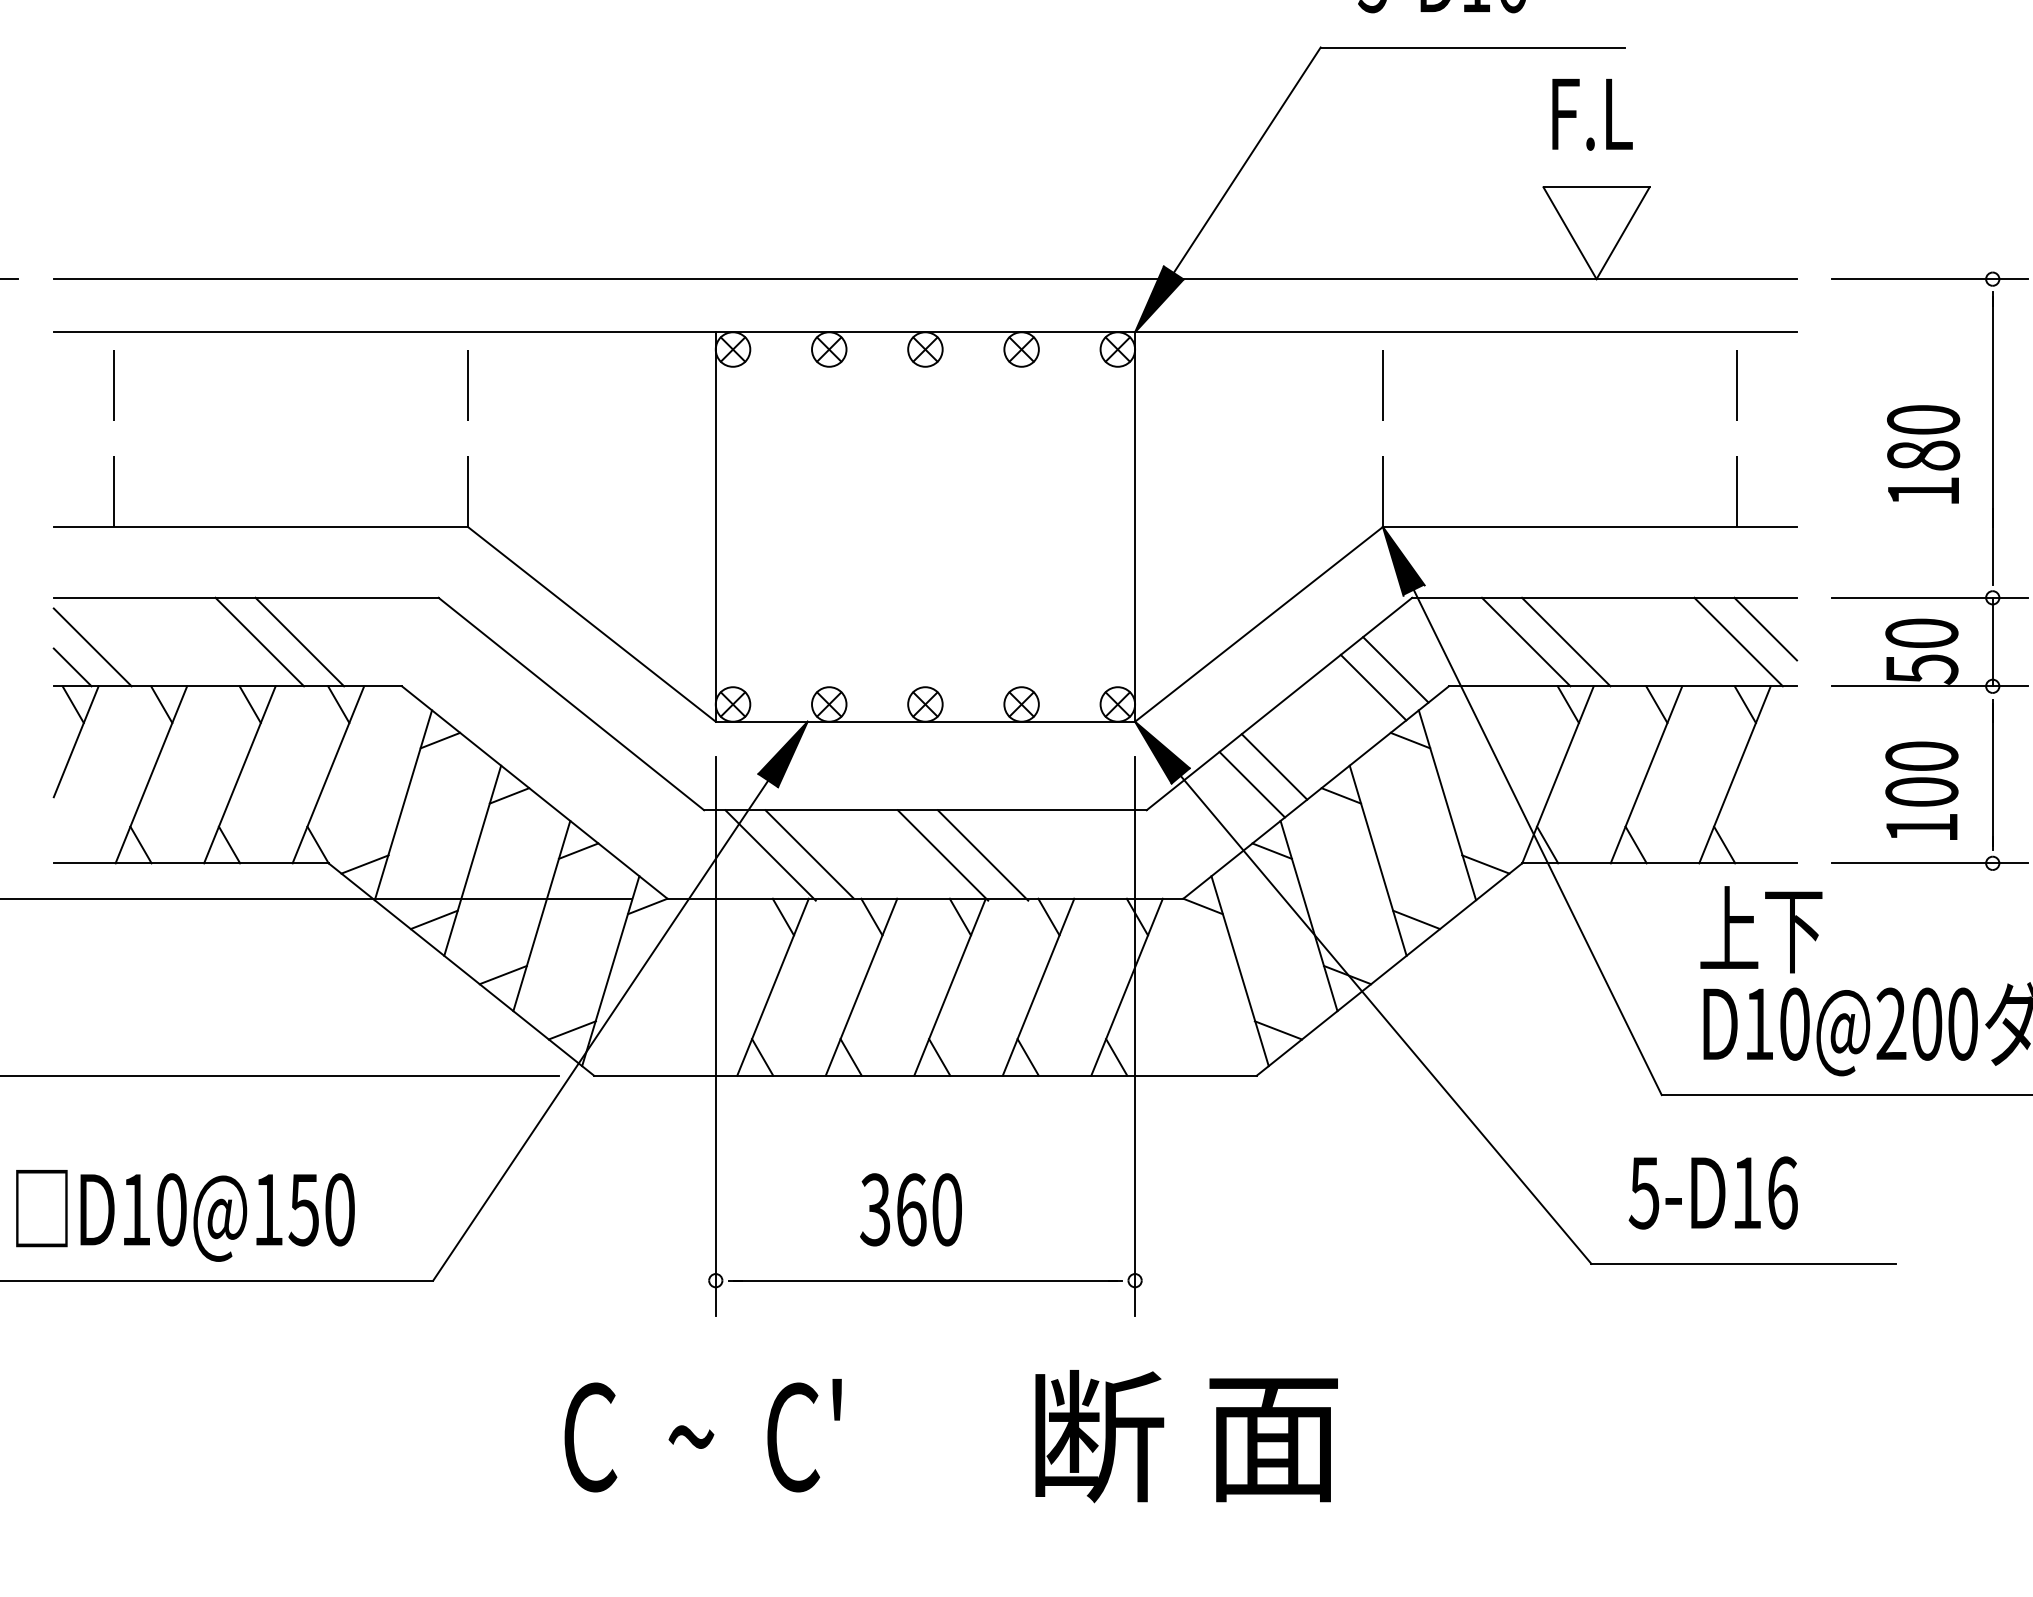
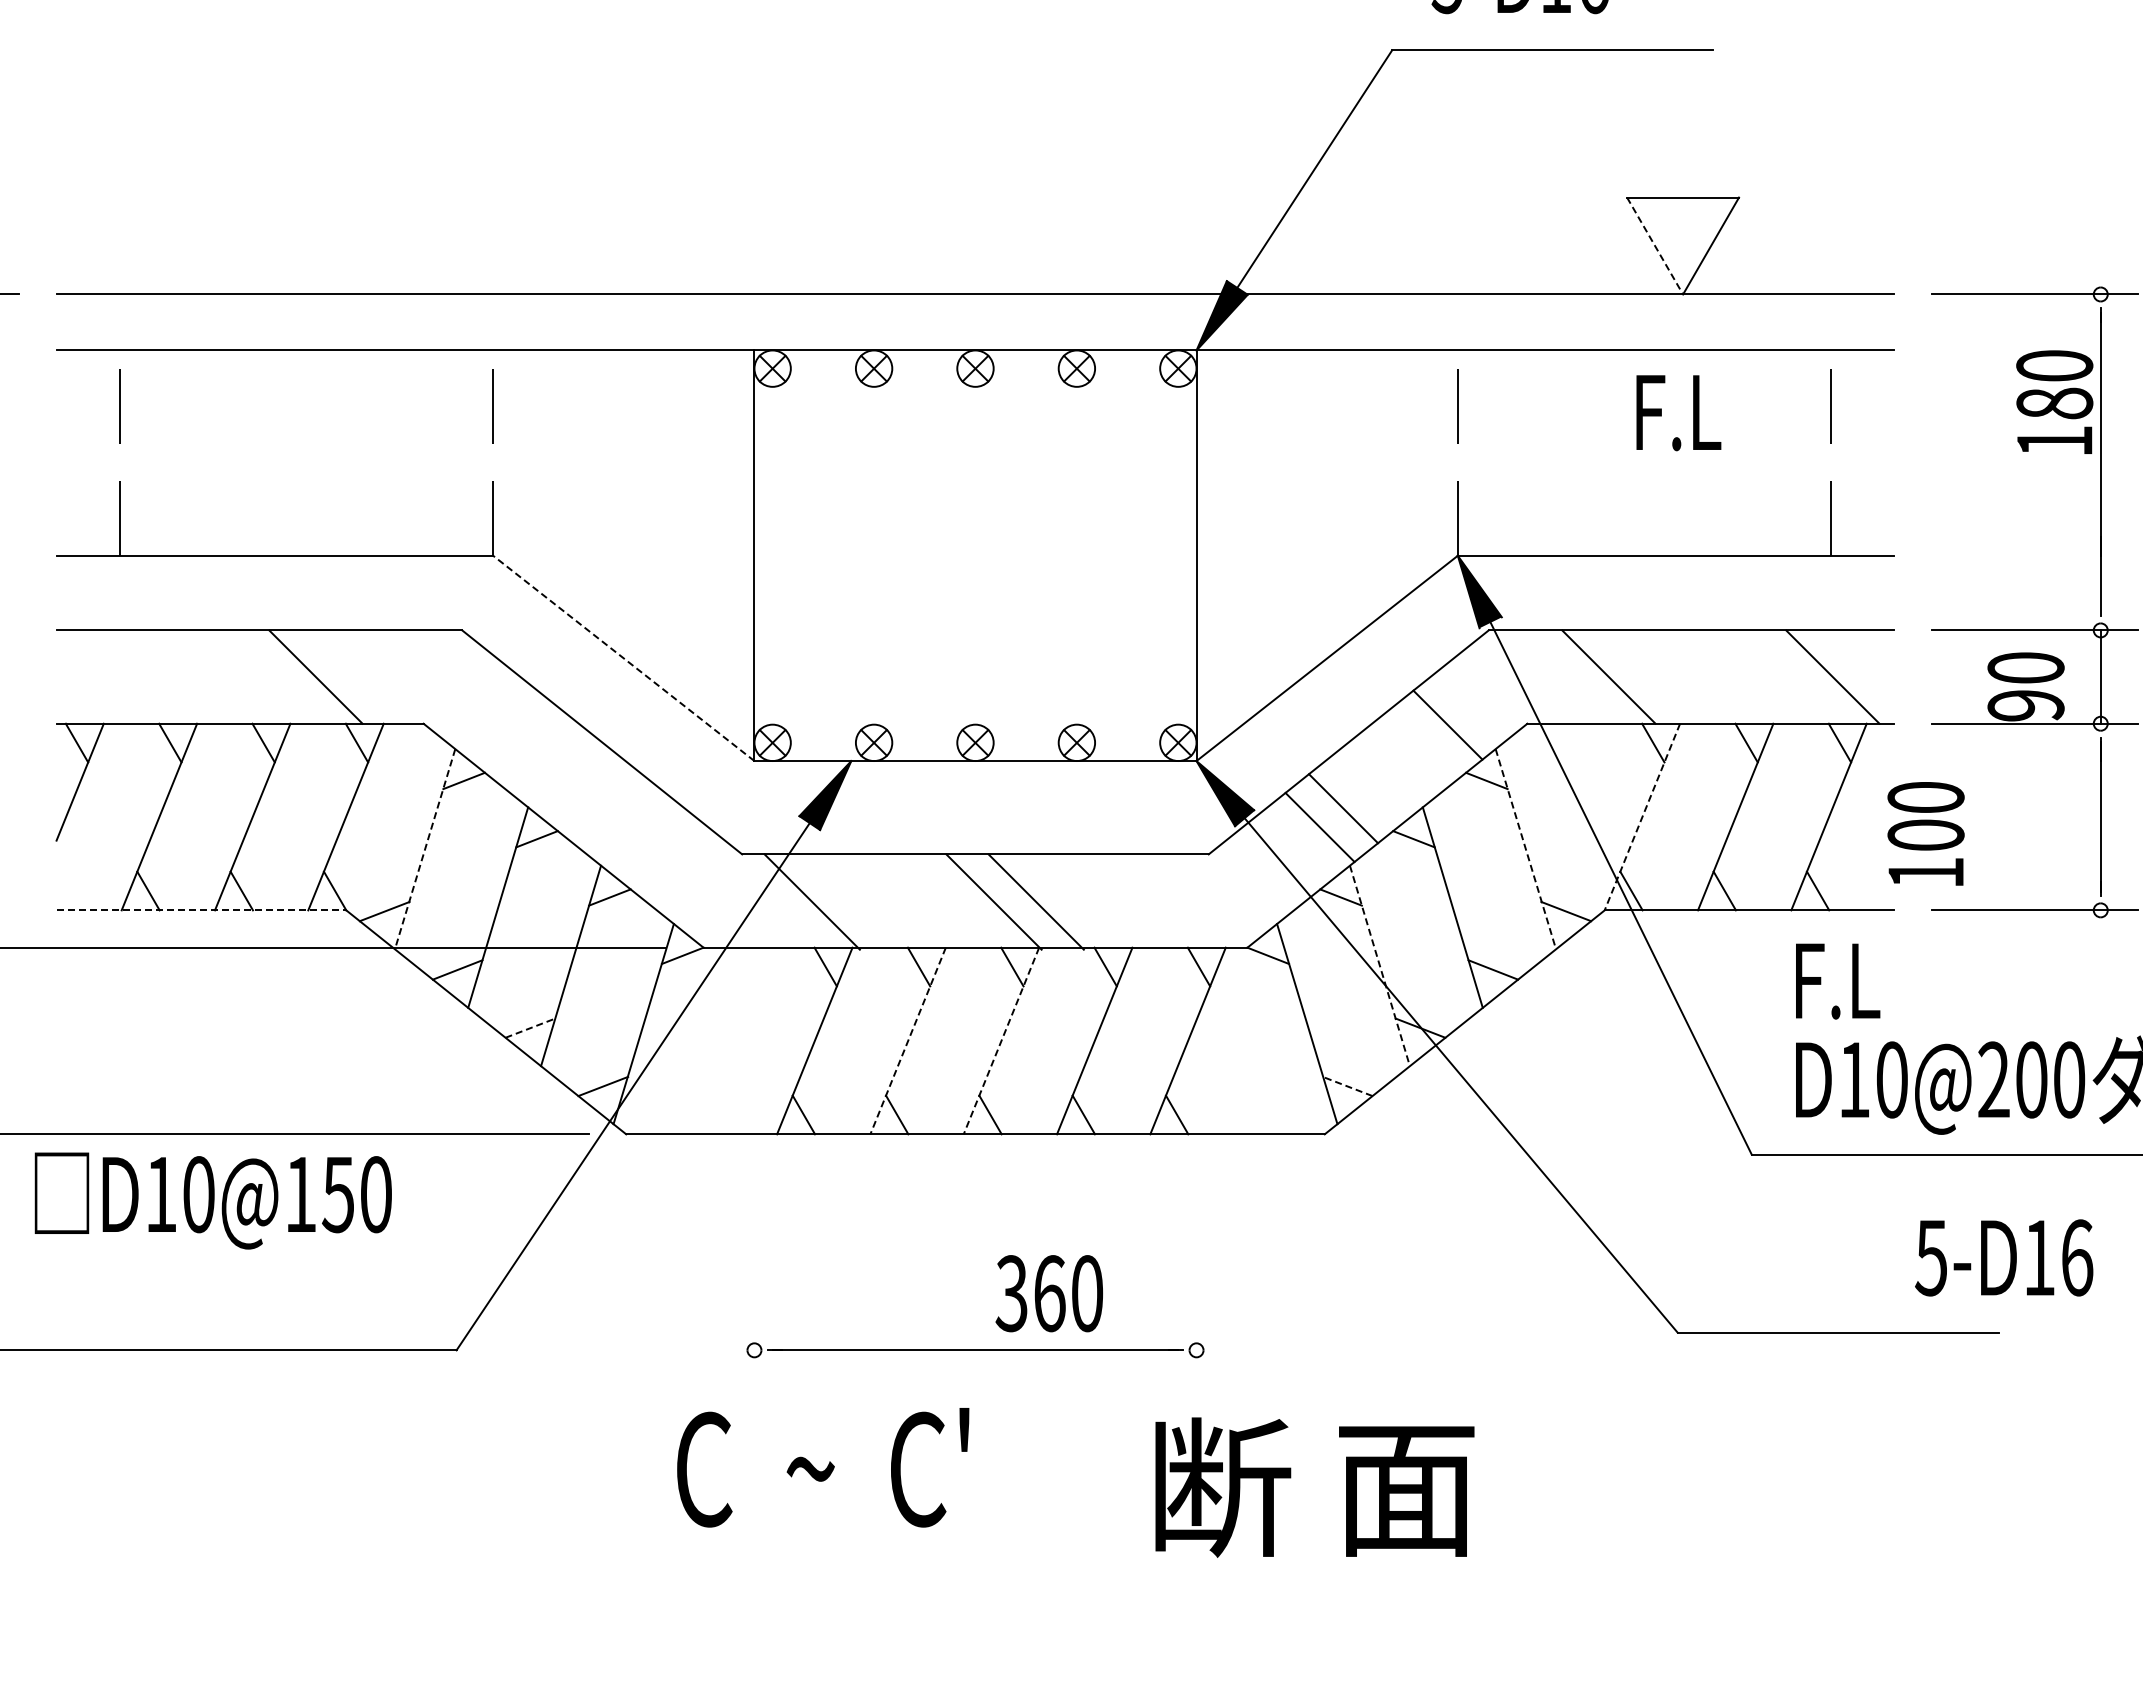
text: (1592, 115) -> (1678, 413), moved
line: (1570, 233) -> (1655, 246), solid -> dashed
text: (1923, 453) -> (2054, 401), moved
line: (591, 624) -> (623, 658), solid -> dashed
line: (1765, 629) -> (1861, 663), removed
line: (259, 641) -> (273, 676), removed
line: (1565, 641) -> (1650, 676), removed
line: (92, 647) -> (97, 682), removed
line: (72, 667) -> (76, 703), removed
line: (1394, 669) -> (1470, 705), removed
text: (1921, 669) -> (2025, 706), 50 -> 90
line: (1558, 775) -> (1642, 817), solid -> dashed
text: (1921, 790) -> (1925, 833), moved
line: (403, 805) -> (425, 849), solid -> dashed
line: (1447, 805) -> (1525, 849), solid -> dashed
line: (809, 853) -> (853, 900), removed
line: (191, 863) -> (201, 910), solid -> dashed
line: (1308, 915) -> (1379, 965), solid -> dashed
text: (1761, 929) -> (1856, 980), 上下 -> F.L
line: (503, 975) -> (530, 1028), solid -> dashed
line: (861, 987) -> (908, 1041), solid -> dashed
line: (950, 987) -> (1001, 1041), solid -> dashed
line: (1278, 1030) -> (1347, 1086), solid -> dashed
line: (715, 1036) -> (754, 1092), removed
line: (1135, 1036) -> (1196, 1092), removed
text: (1713, 1192) -> (2004, 1257), moved
text: (910, 1209) -> (1048, 1293), moved
text: (184, 1215) -> (212, 1200), moved
text: (703, 1435) -> (823, 1467), moved
text: (1186, 1436) -> (1314, 1487), moved

